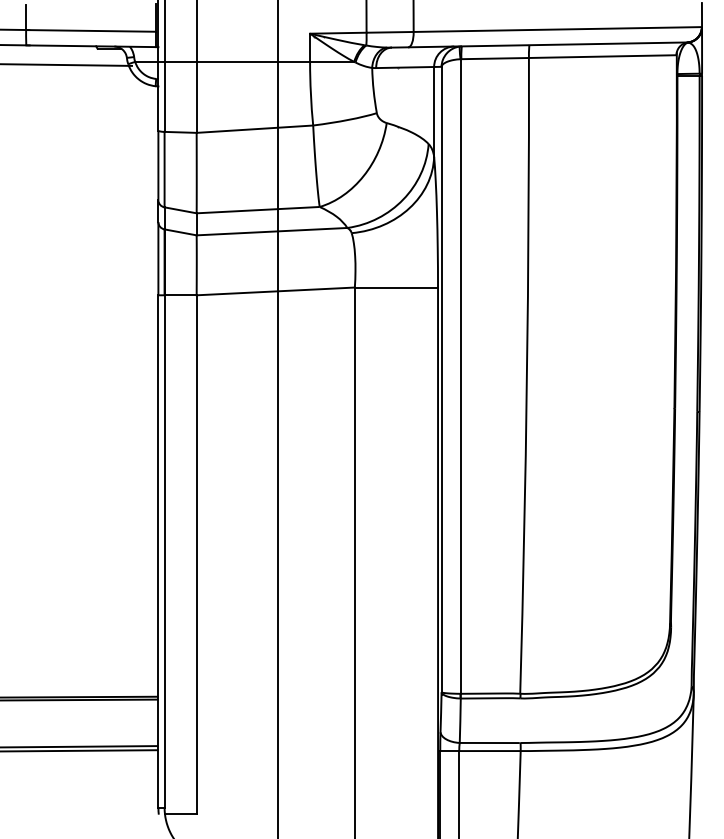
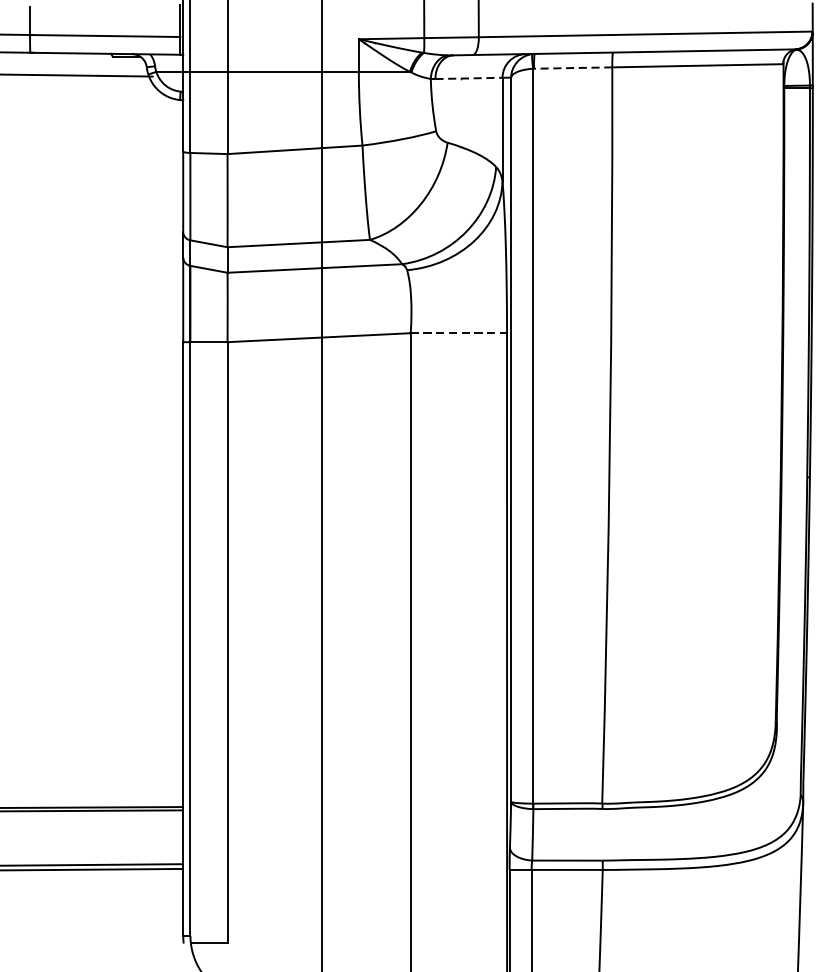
line: (495, 58) -> (573, 67), solid -> dashed
line: (405, 67) -> (469, 78), solid -> dashed
line: (396, 287) -> (458, 333), solid -> dashed

